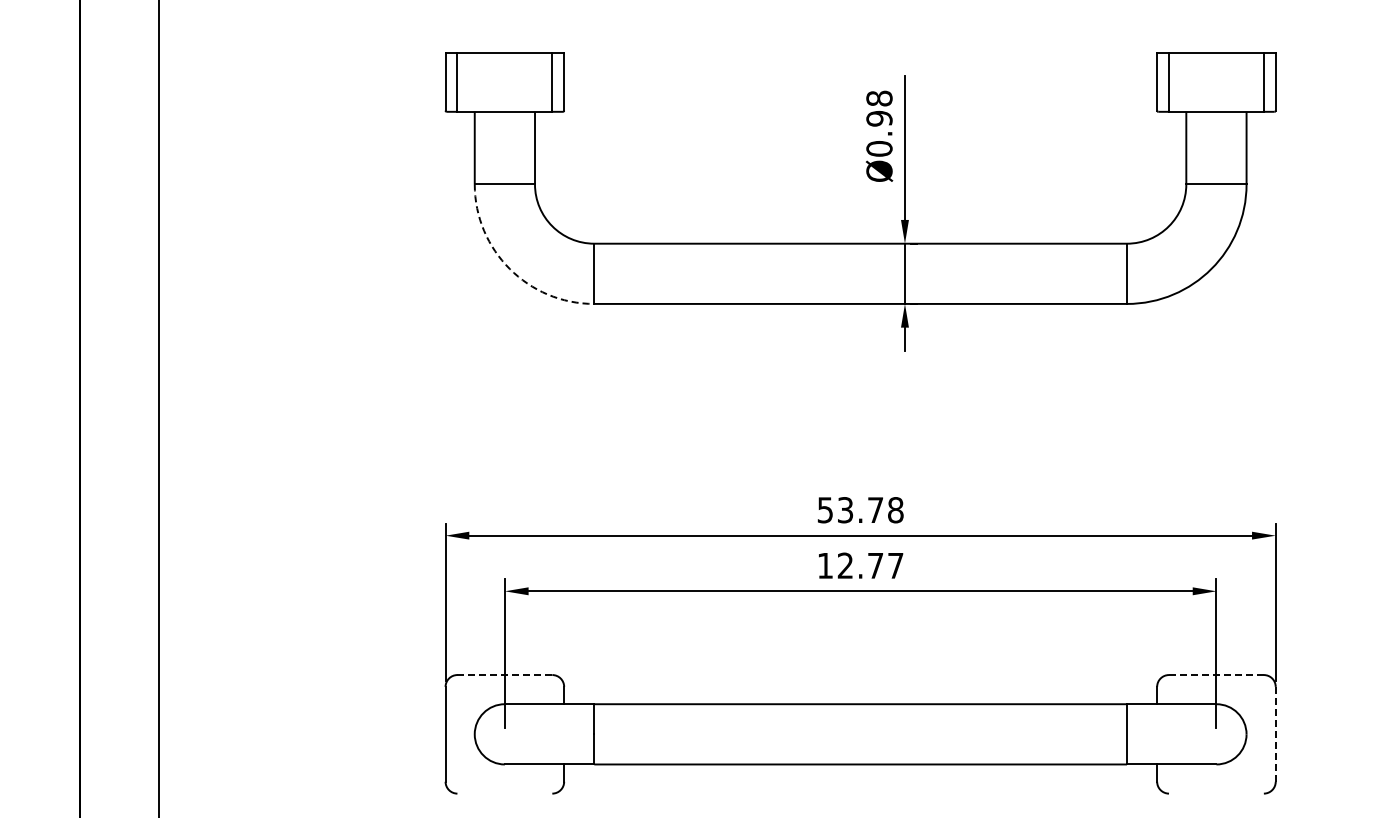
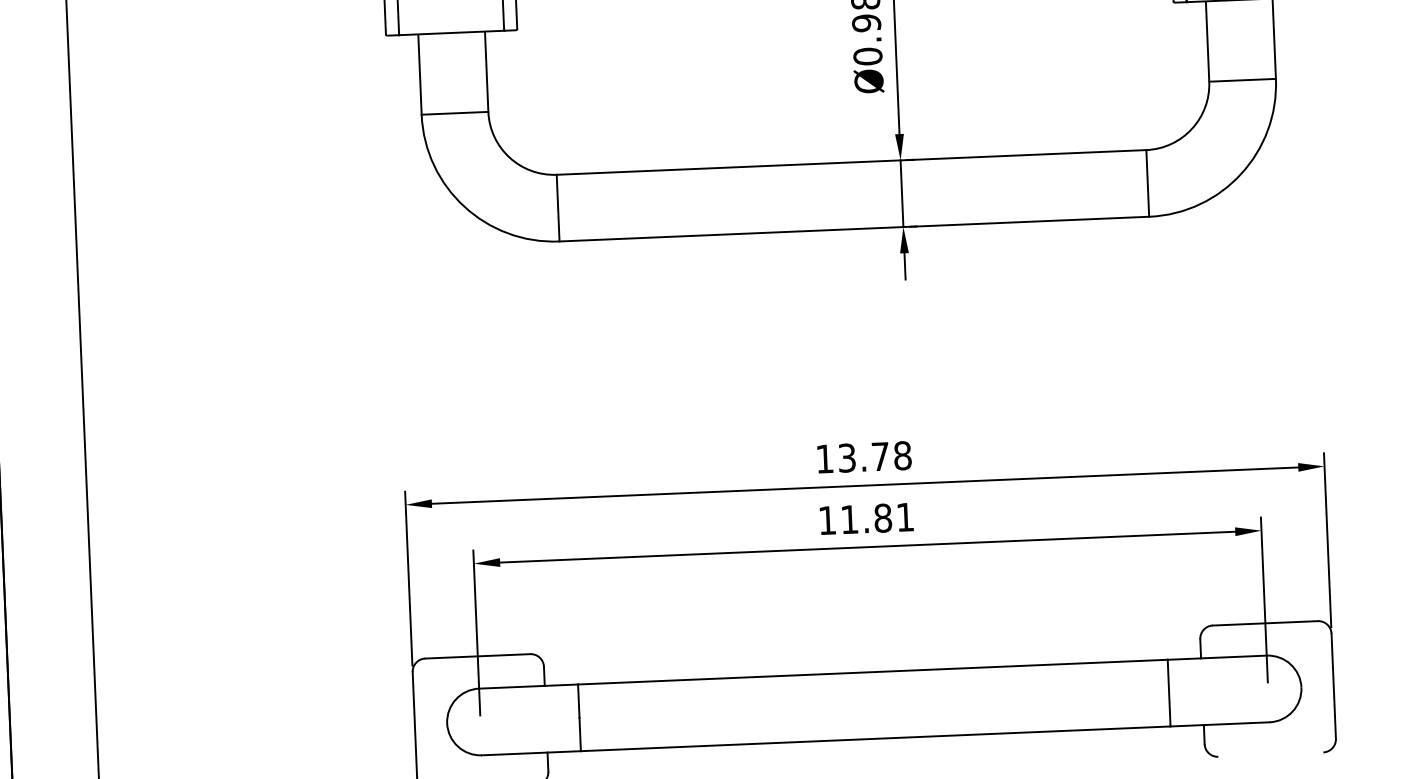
arc: (509, 268) -> (464, 206), dashed -> solid
text: (824, 510) -> (823, 459), 53.78 -> 13.78
text: (870, 565) -> (877, 518), 12.77 -> 11.81
line: (504, 675) -> (477, 656), dashed -> solid
line: (1215, 675) -> (1264, 623), dashed -> solid
line: (1275, 733) -> (1333, 685), dashed -> solid

